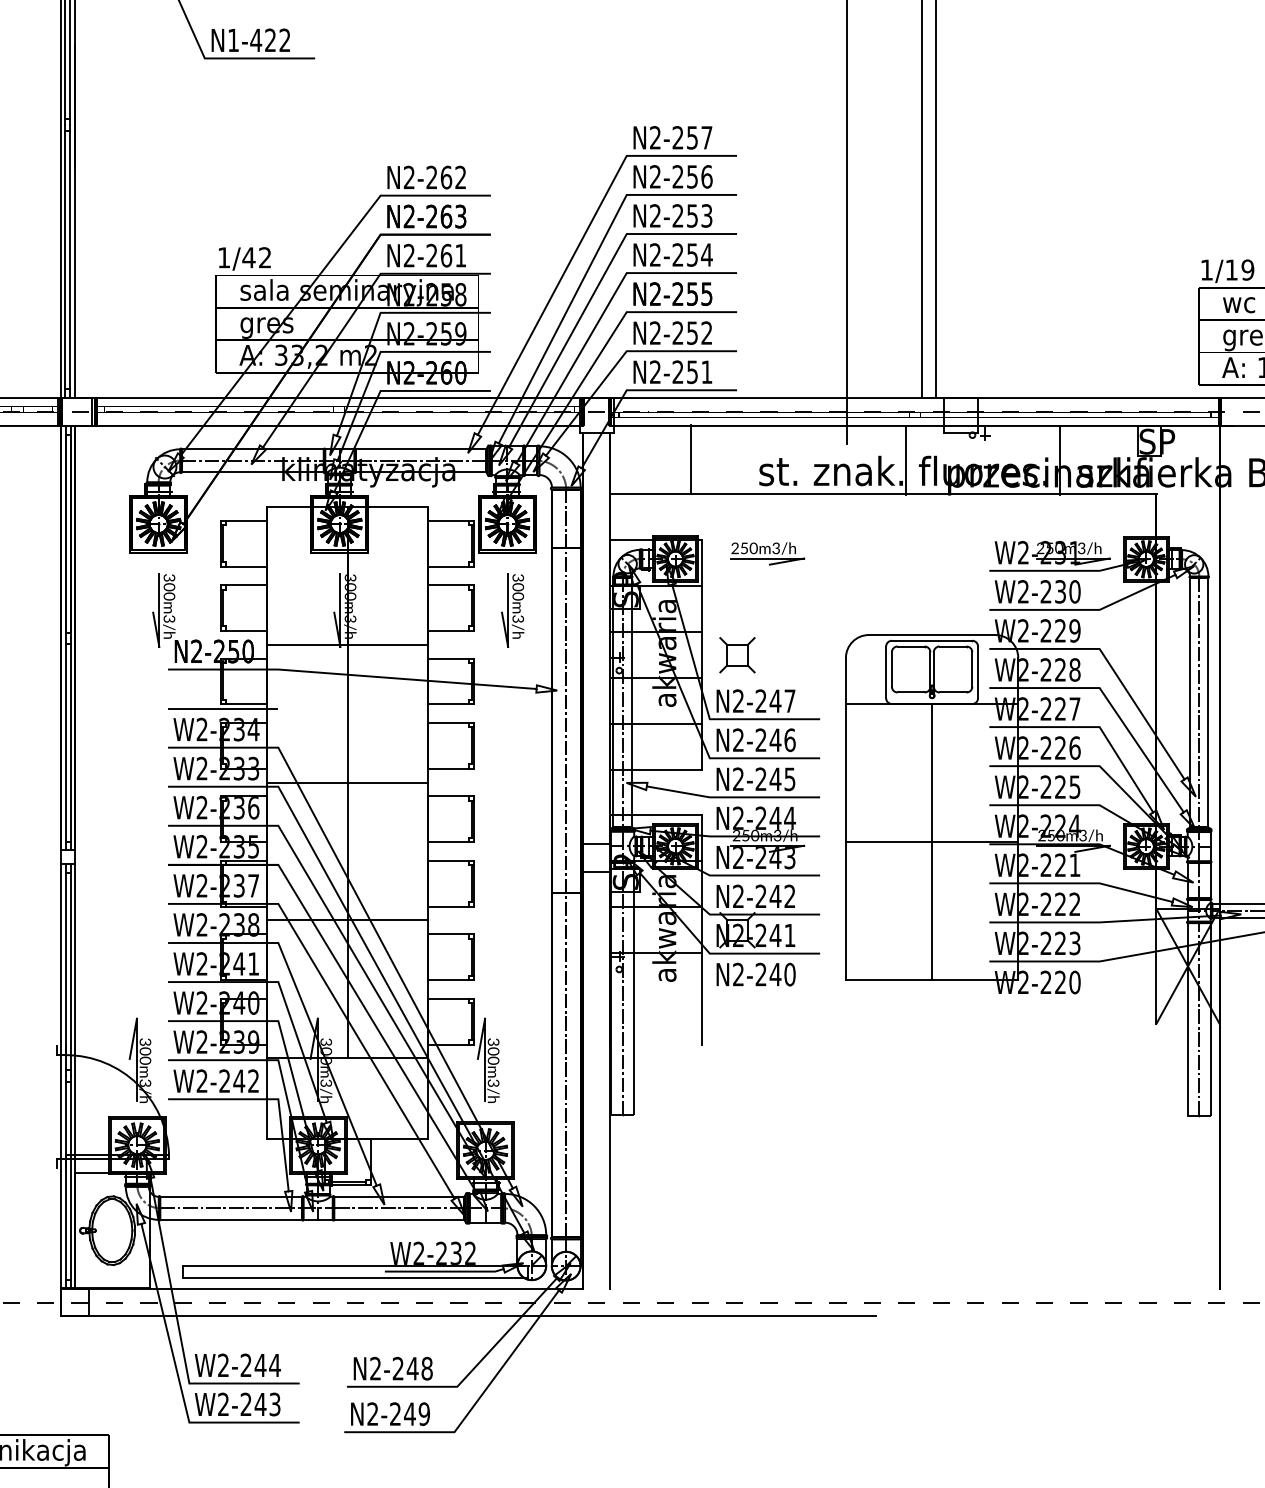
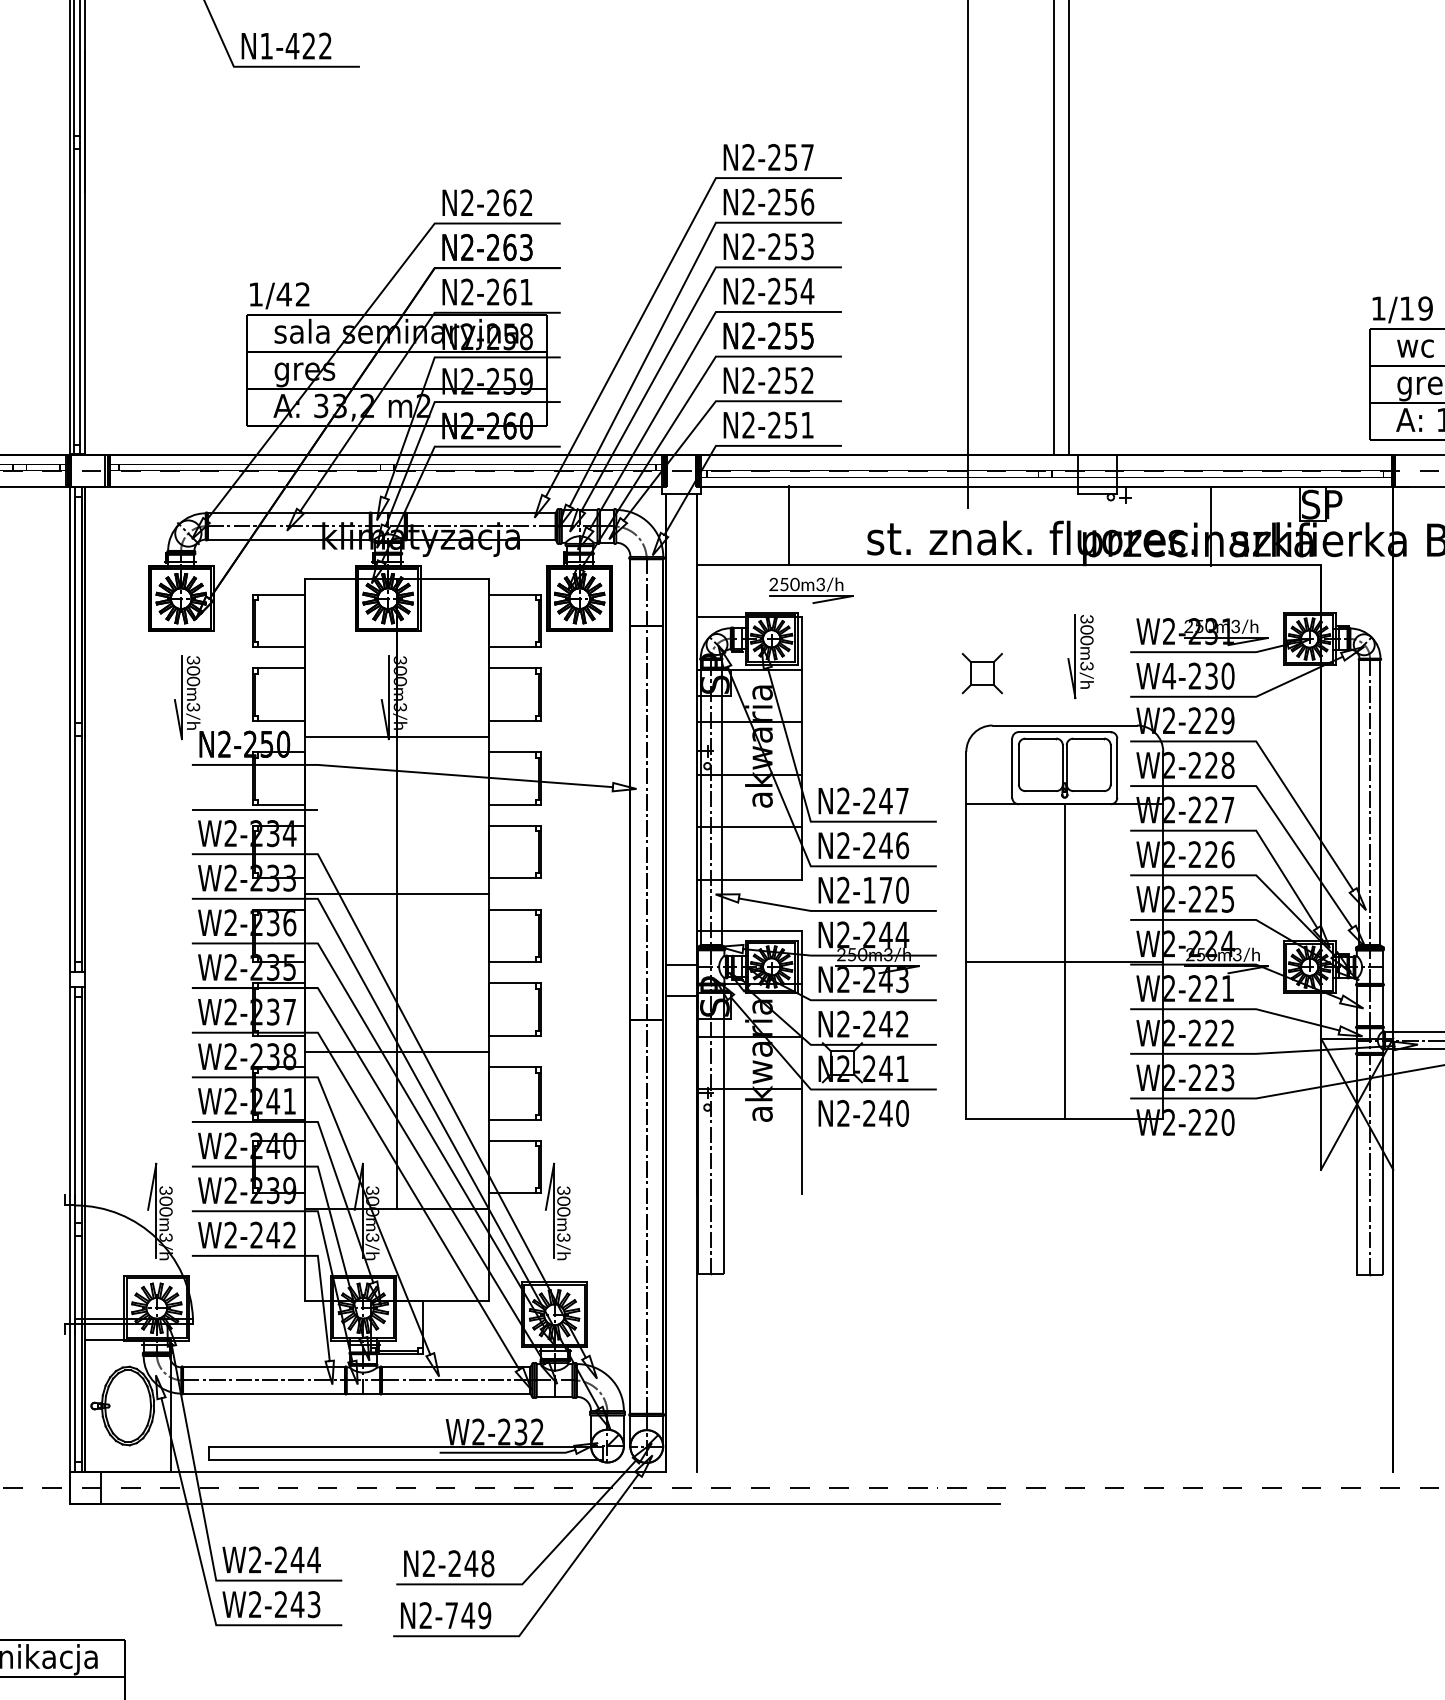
line: (906, 460) -> (1035, 526), removed
part: (768, 553) -> (811, 590), moved
text: (1023, 591) -> (1169, 675), W2-230 -> W4-230
part: (512, 610) -> (1080, 656), moved
part: (736, 655) -> (981, 673), moved
text: (775, 778) -> (885, 889), N2-245 -> N2-170
text: (395, 1414) -> (451, 1615), N2-249 -> N2-749

